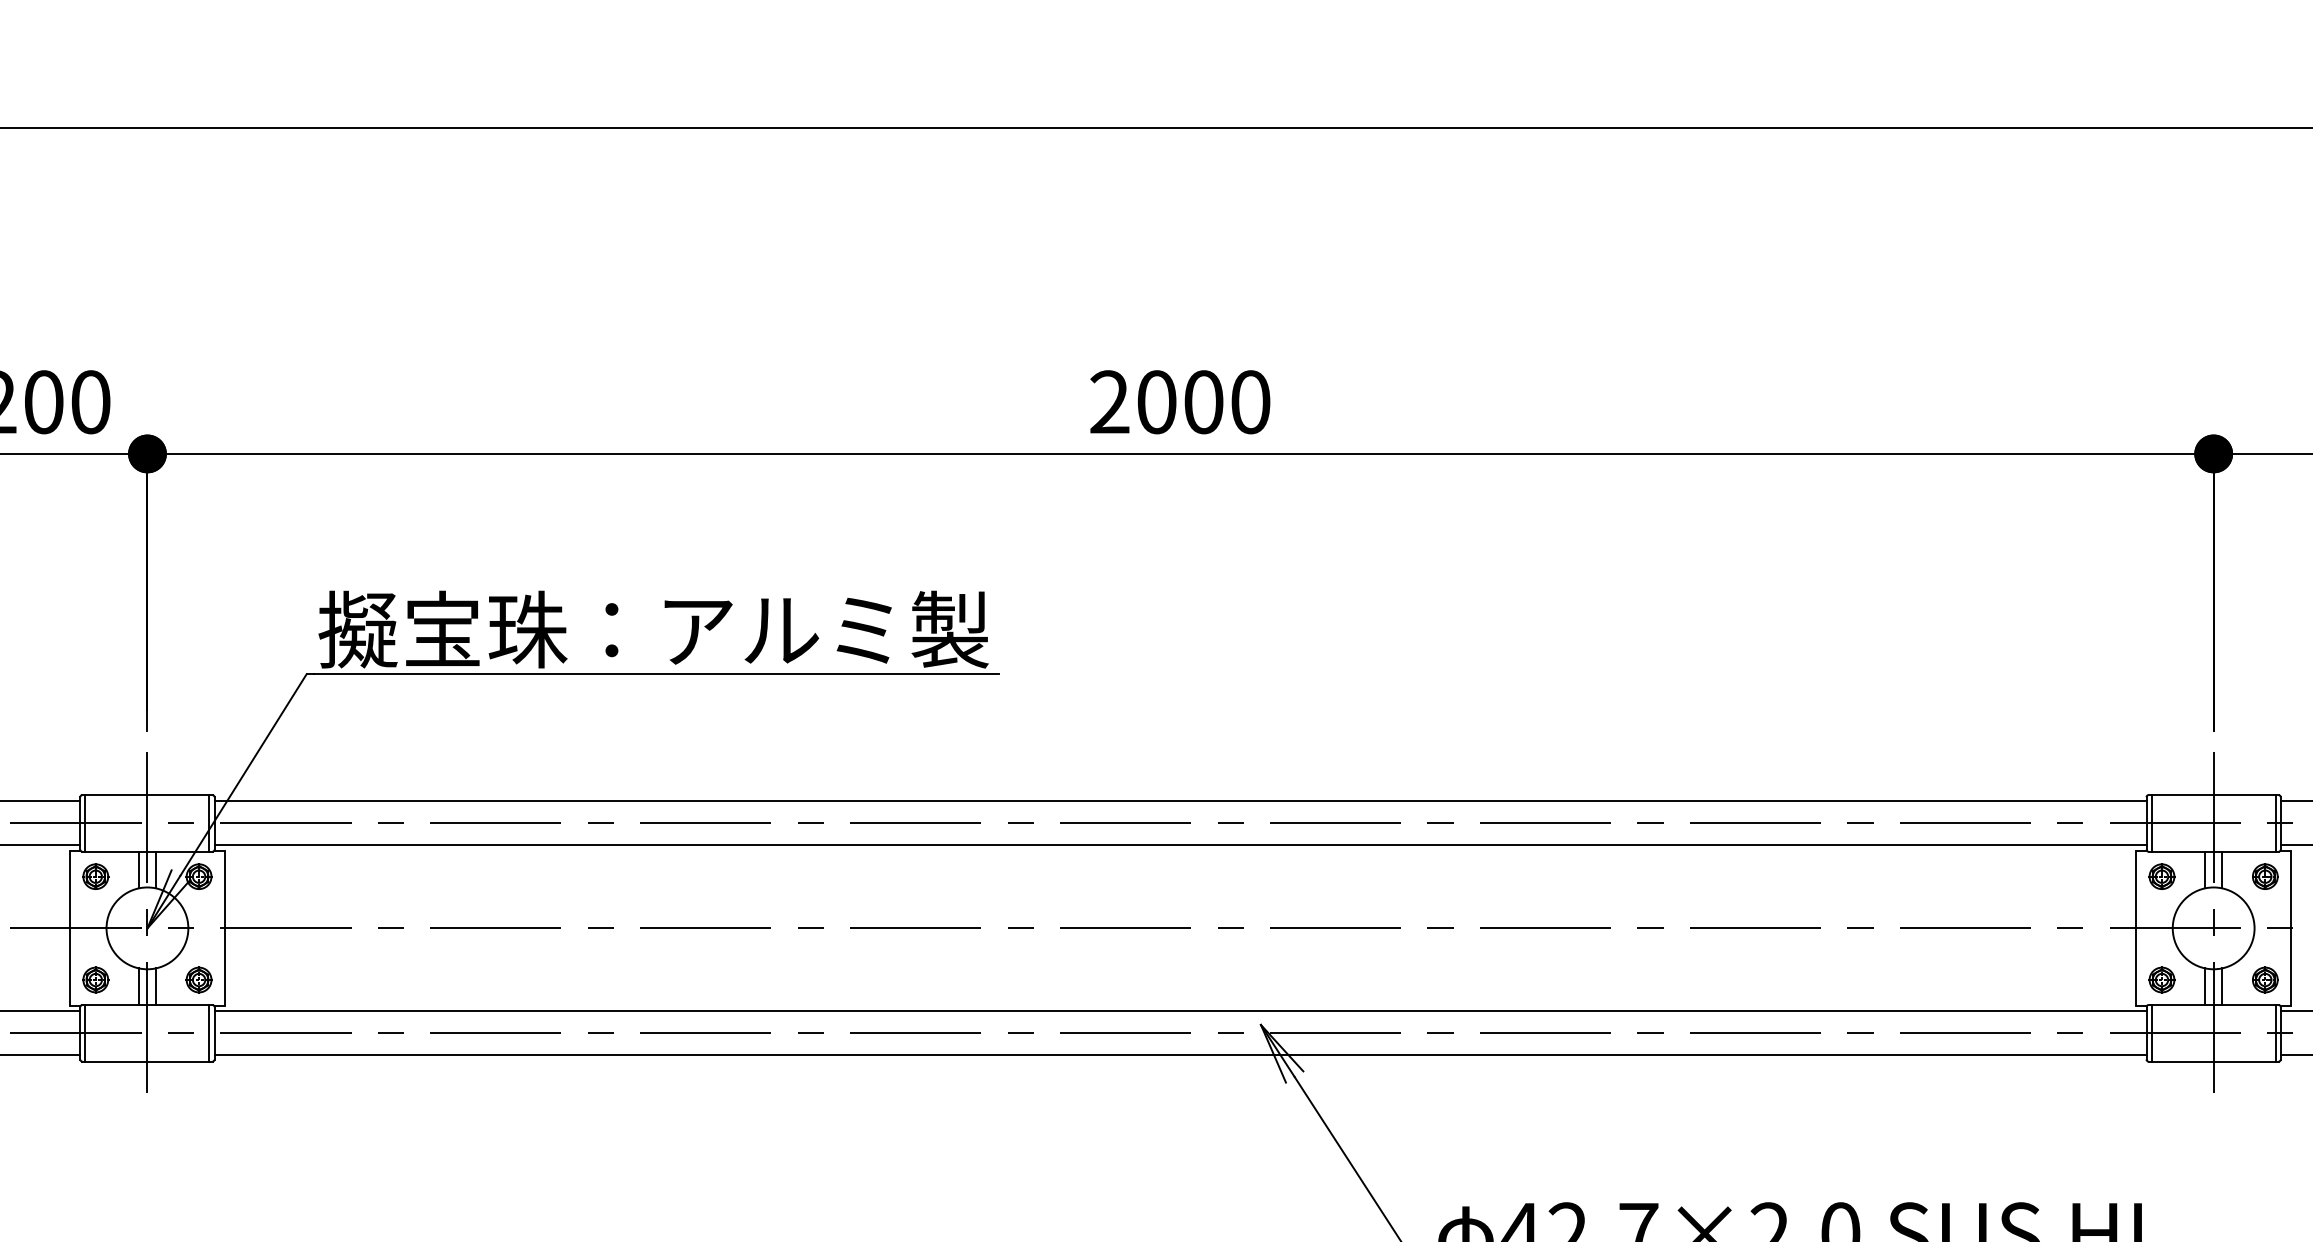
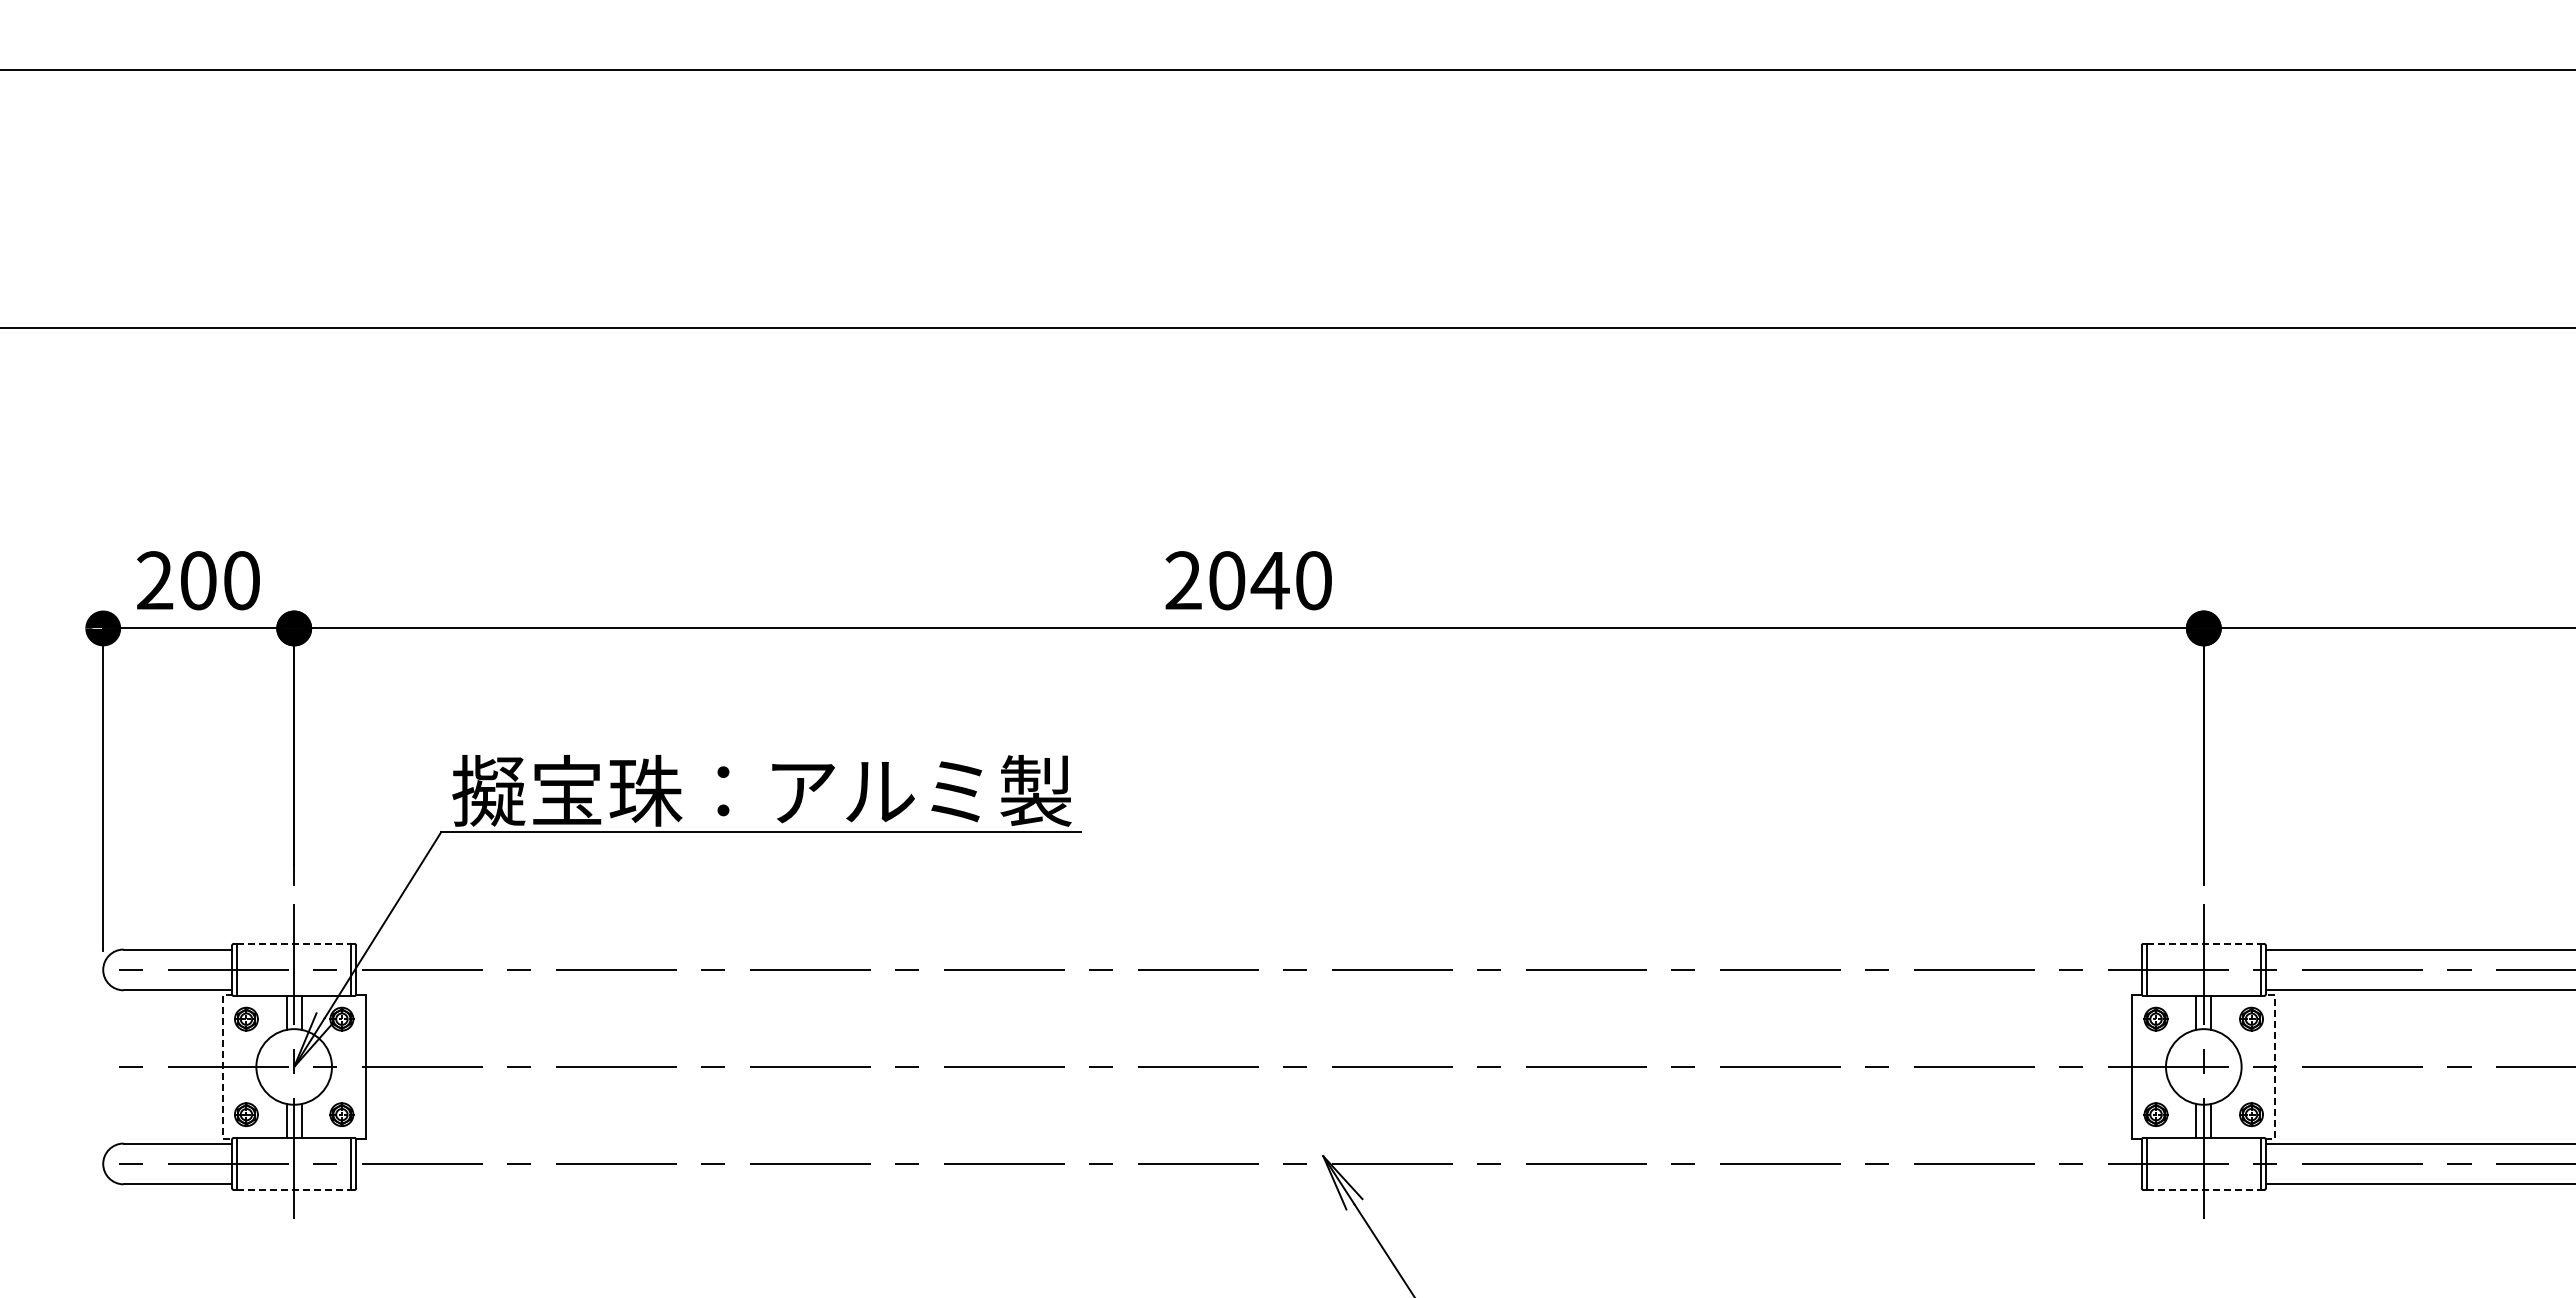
text: (1202, 402) -> (1269, 580), 2000 -> 2040
line: (147, 794) -> (294, 943), solid -> dashed
line: (2214, 794) -> (2204, 943), solid -> dashed
line: (1180, 801) -> (1248, 949), removed
line: (1180, 845) -> (1248, 990), removed
line: (69, 927) -> (222, 1066), solid -> dashed
line: (2291, 927) -> (2275, 1066), solid -> dashed
line: (1180, 1011) -> (1248, 1143), removed
line: (1180, 1055) -> (1248, 1184), removed
line: (147, 1062) -> (294, 1190), solid -> dashed
line: (2214, 1062) -> (2204, 1190), solid -> dashed

